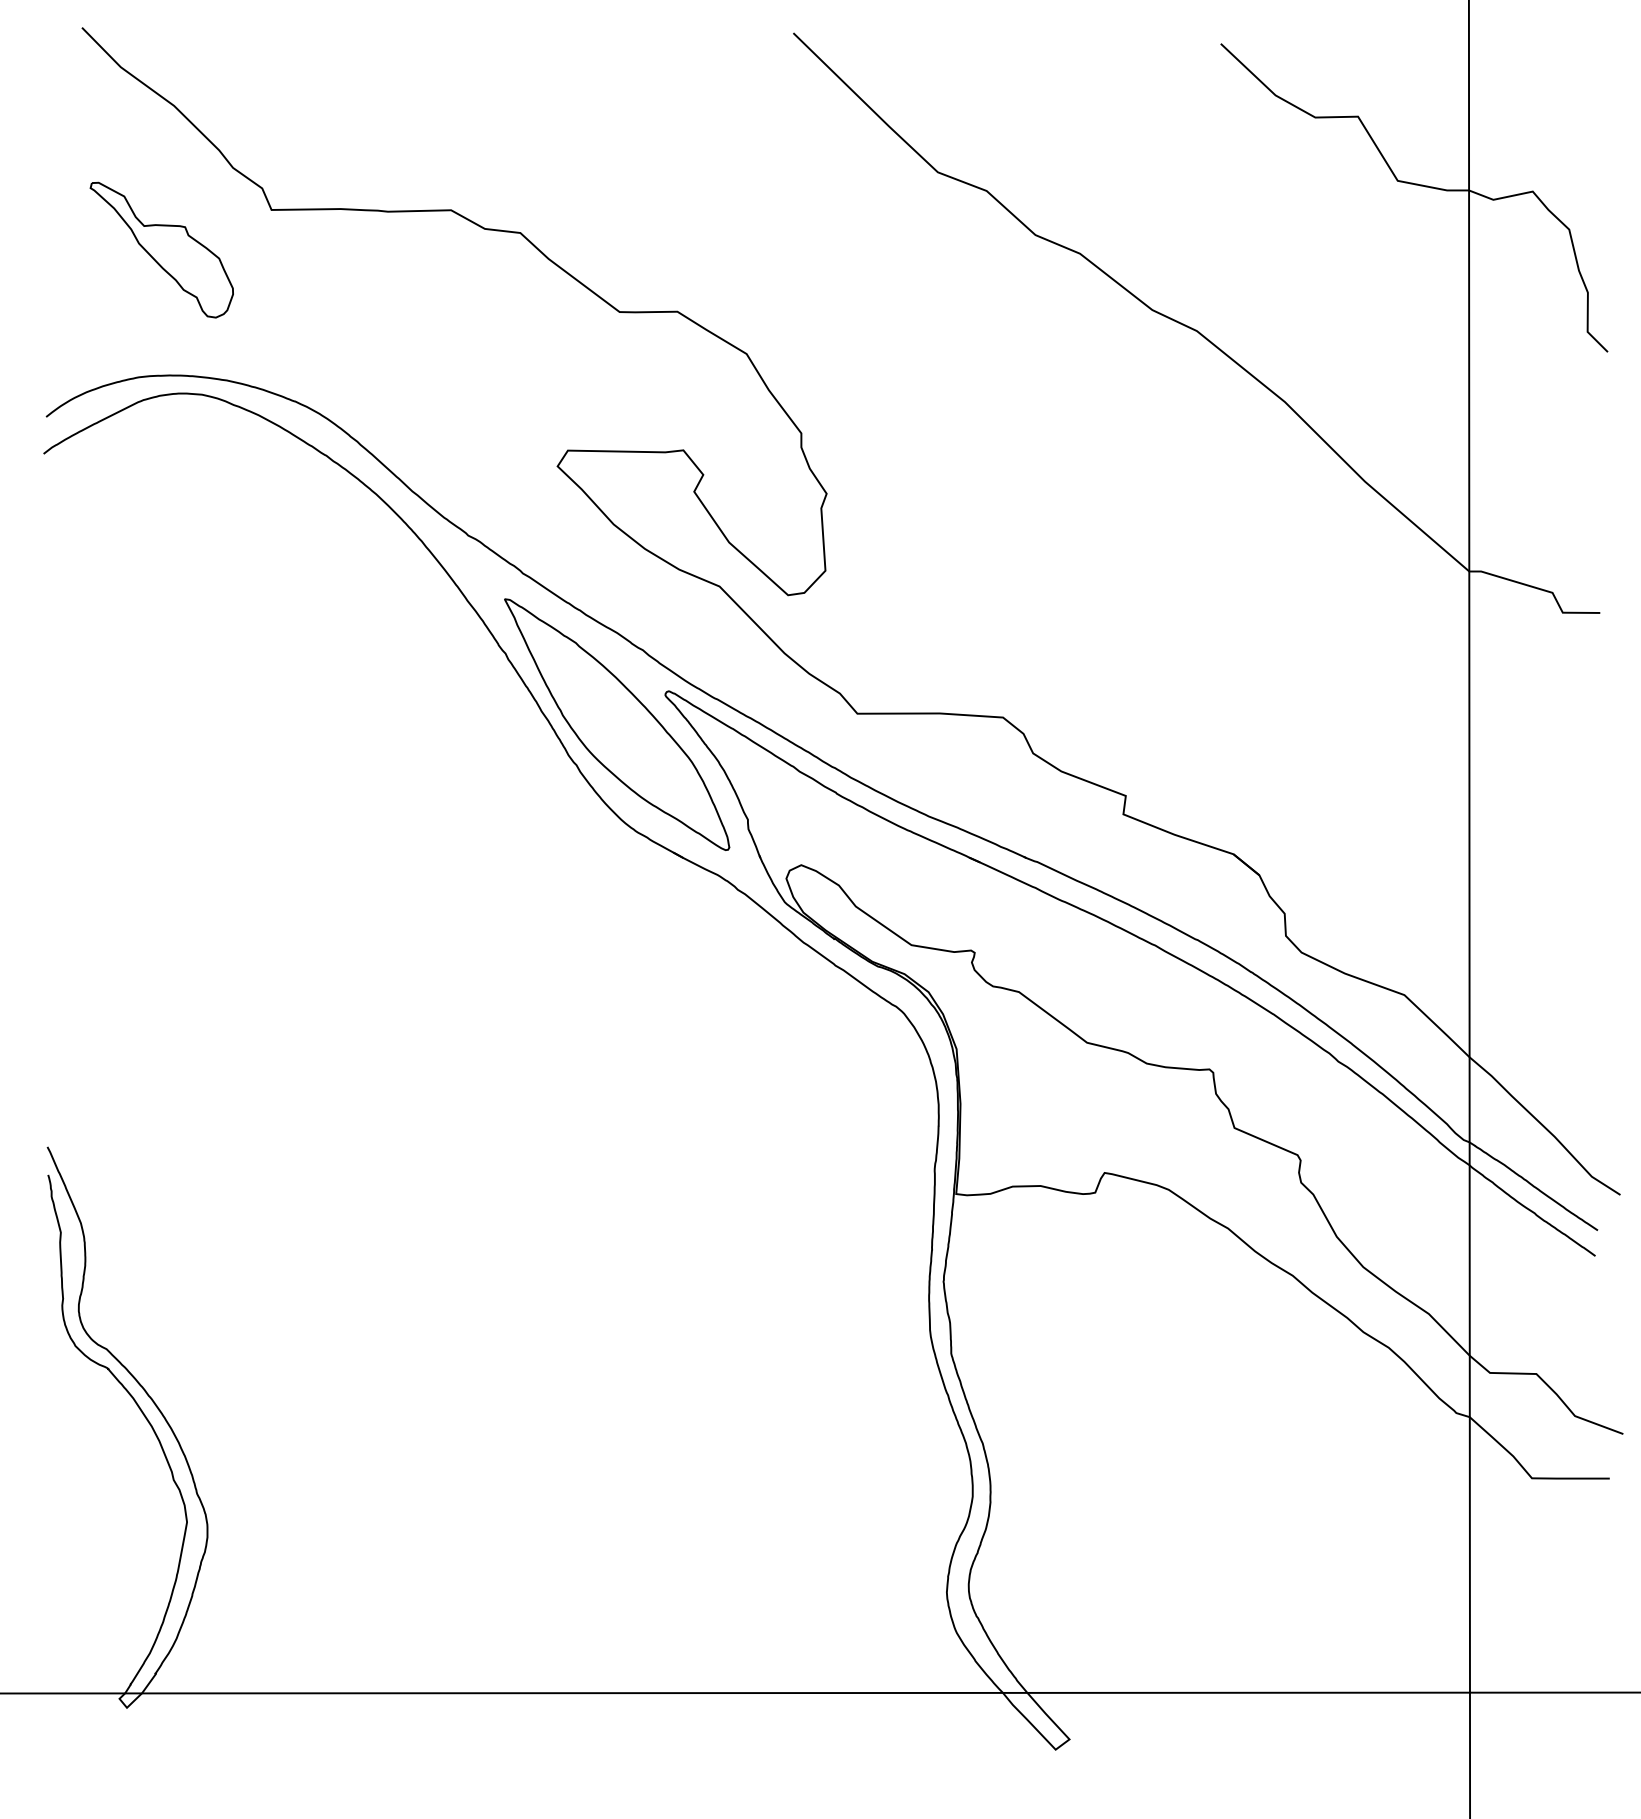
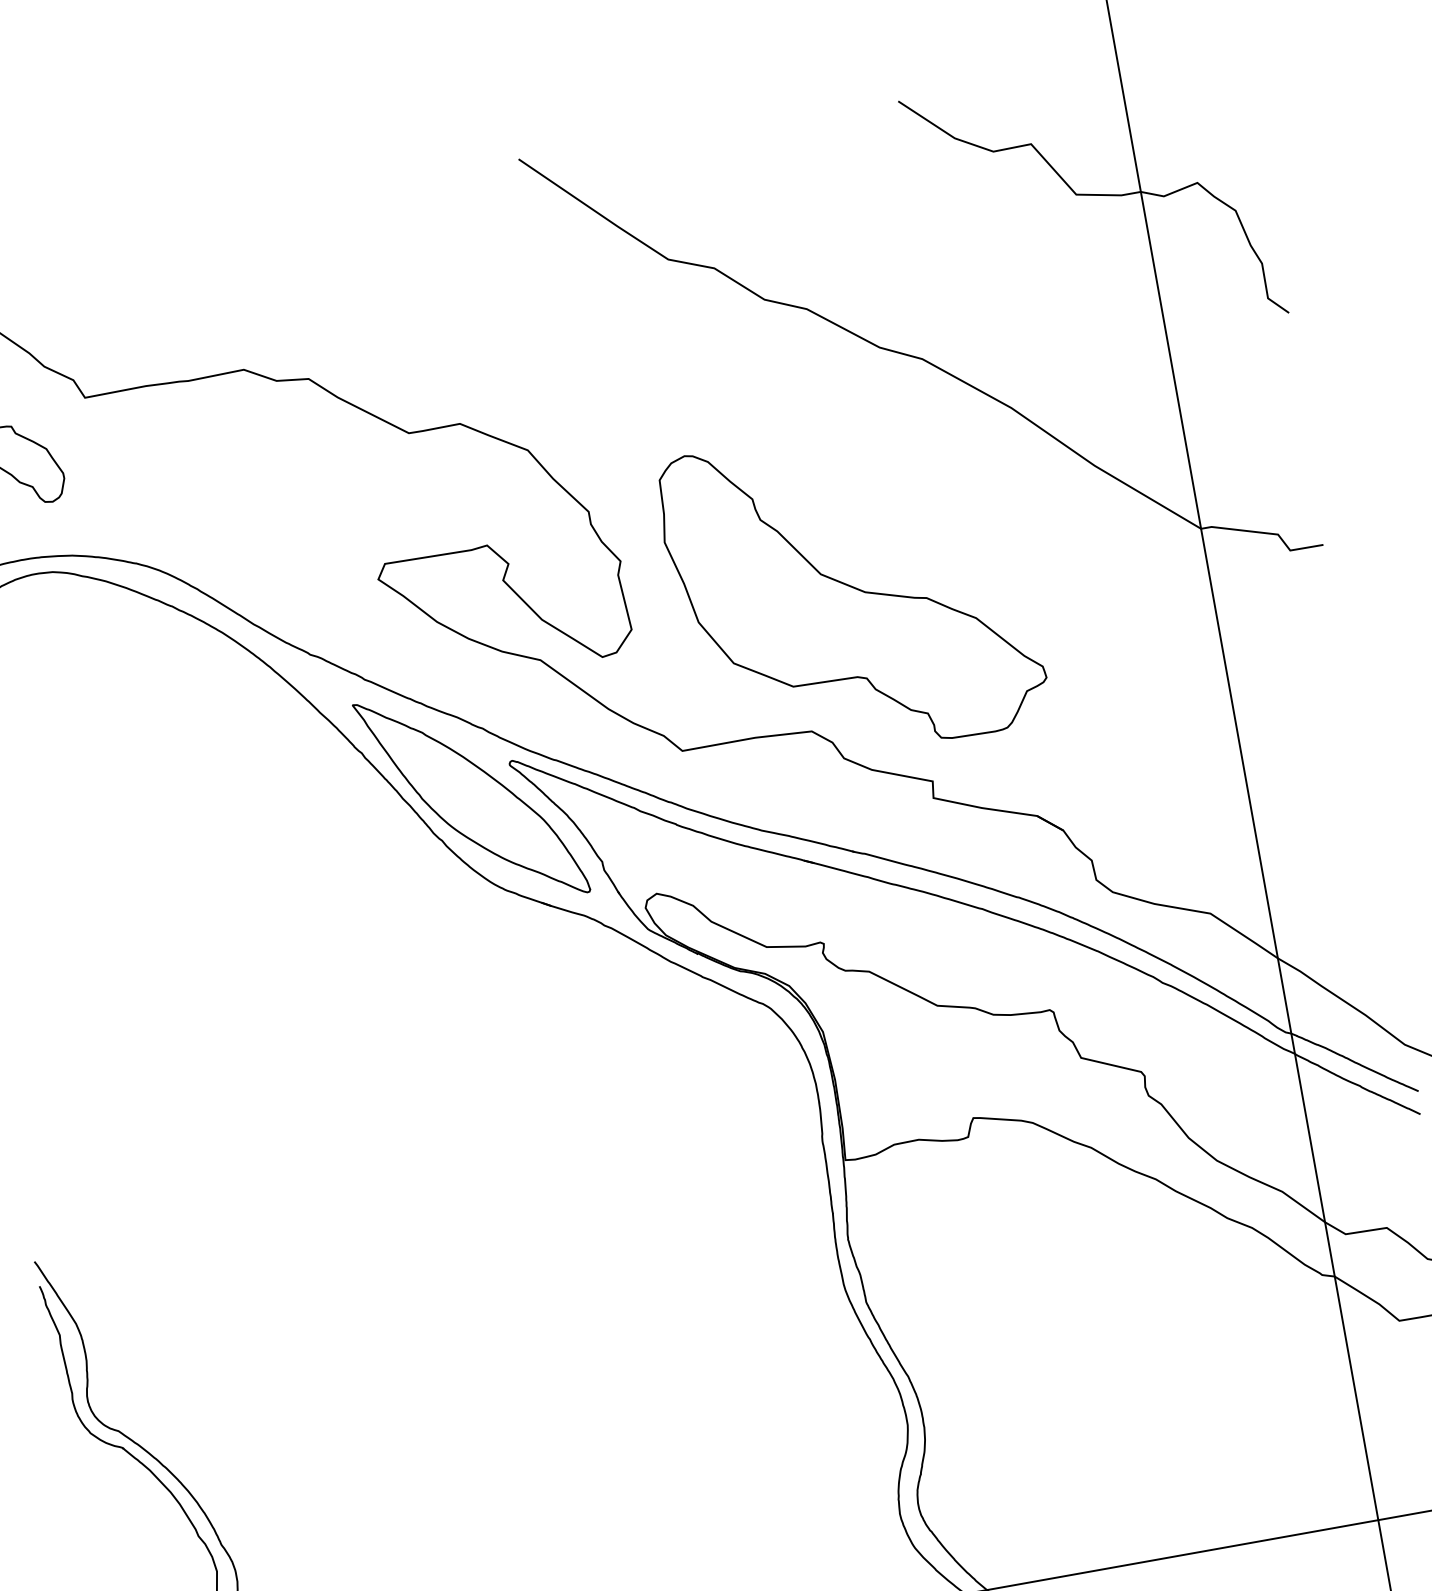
part: (1074, 572) -> (852, 591), added

